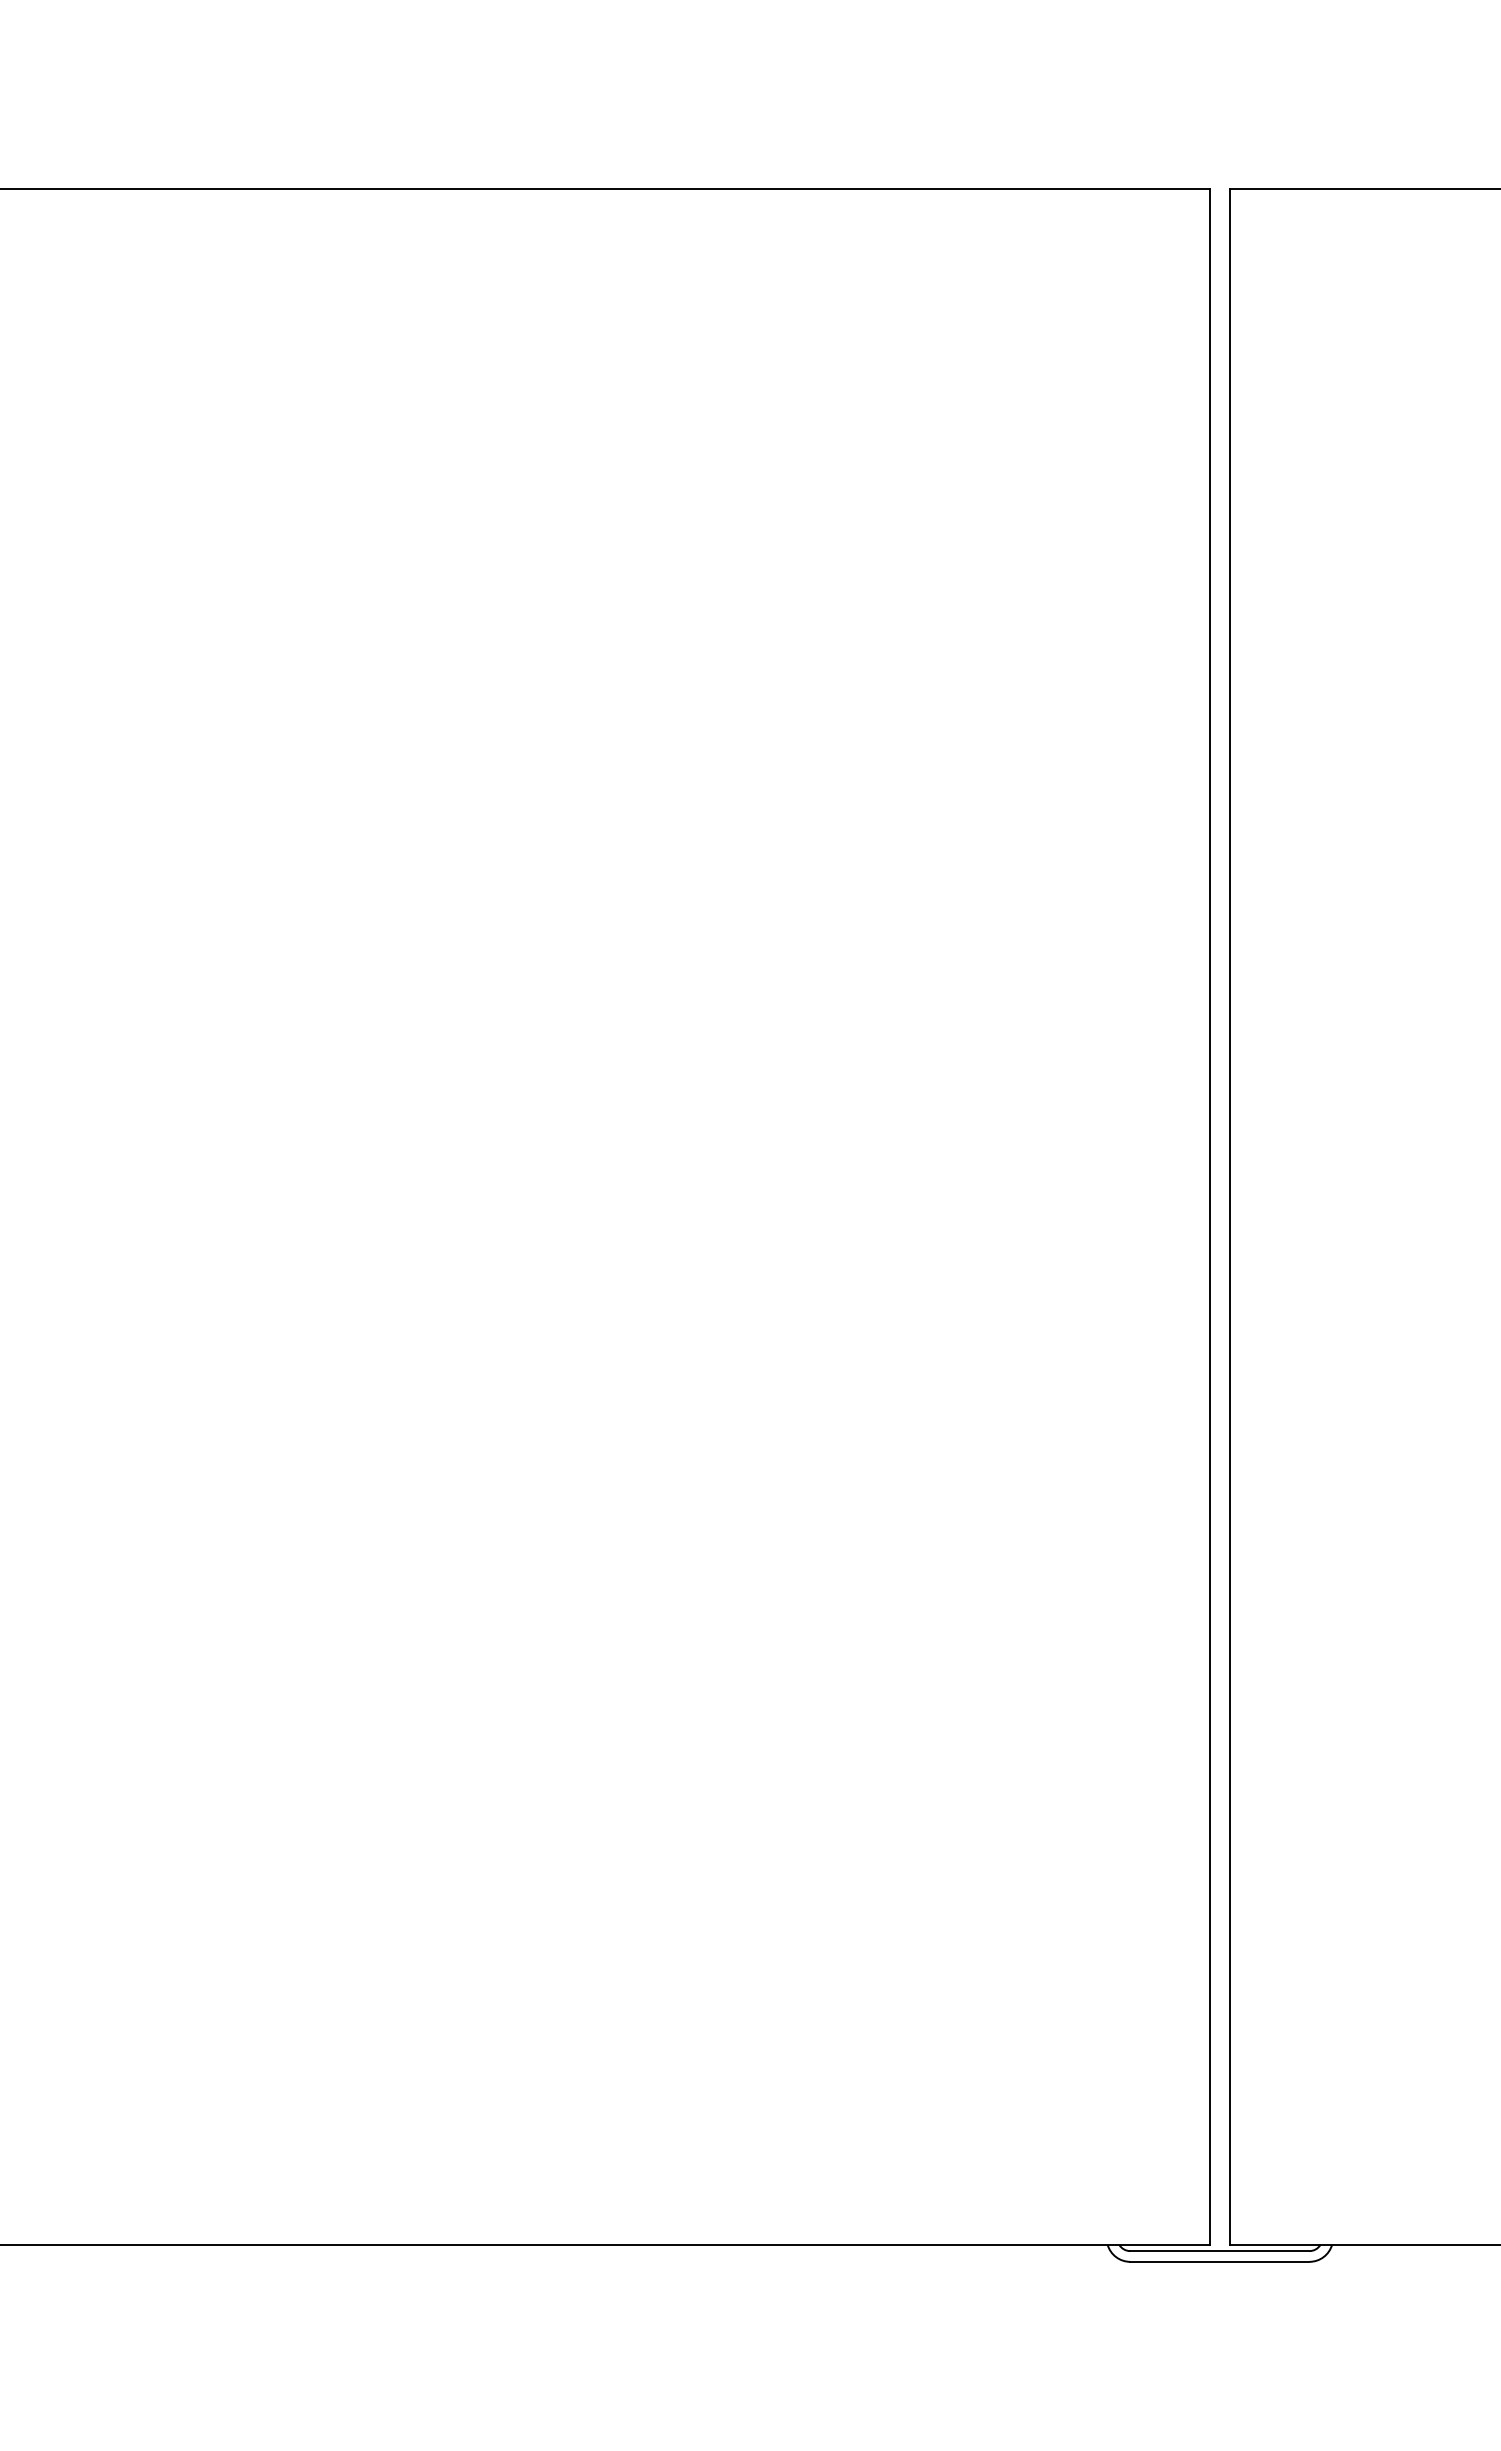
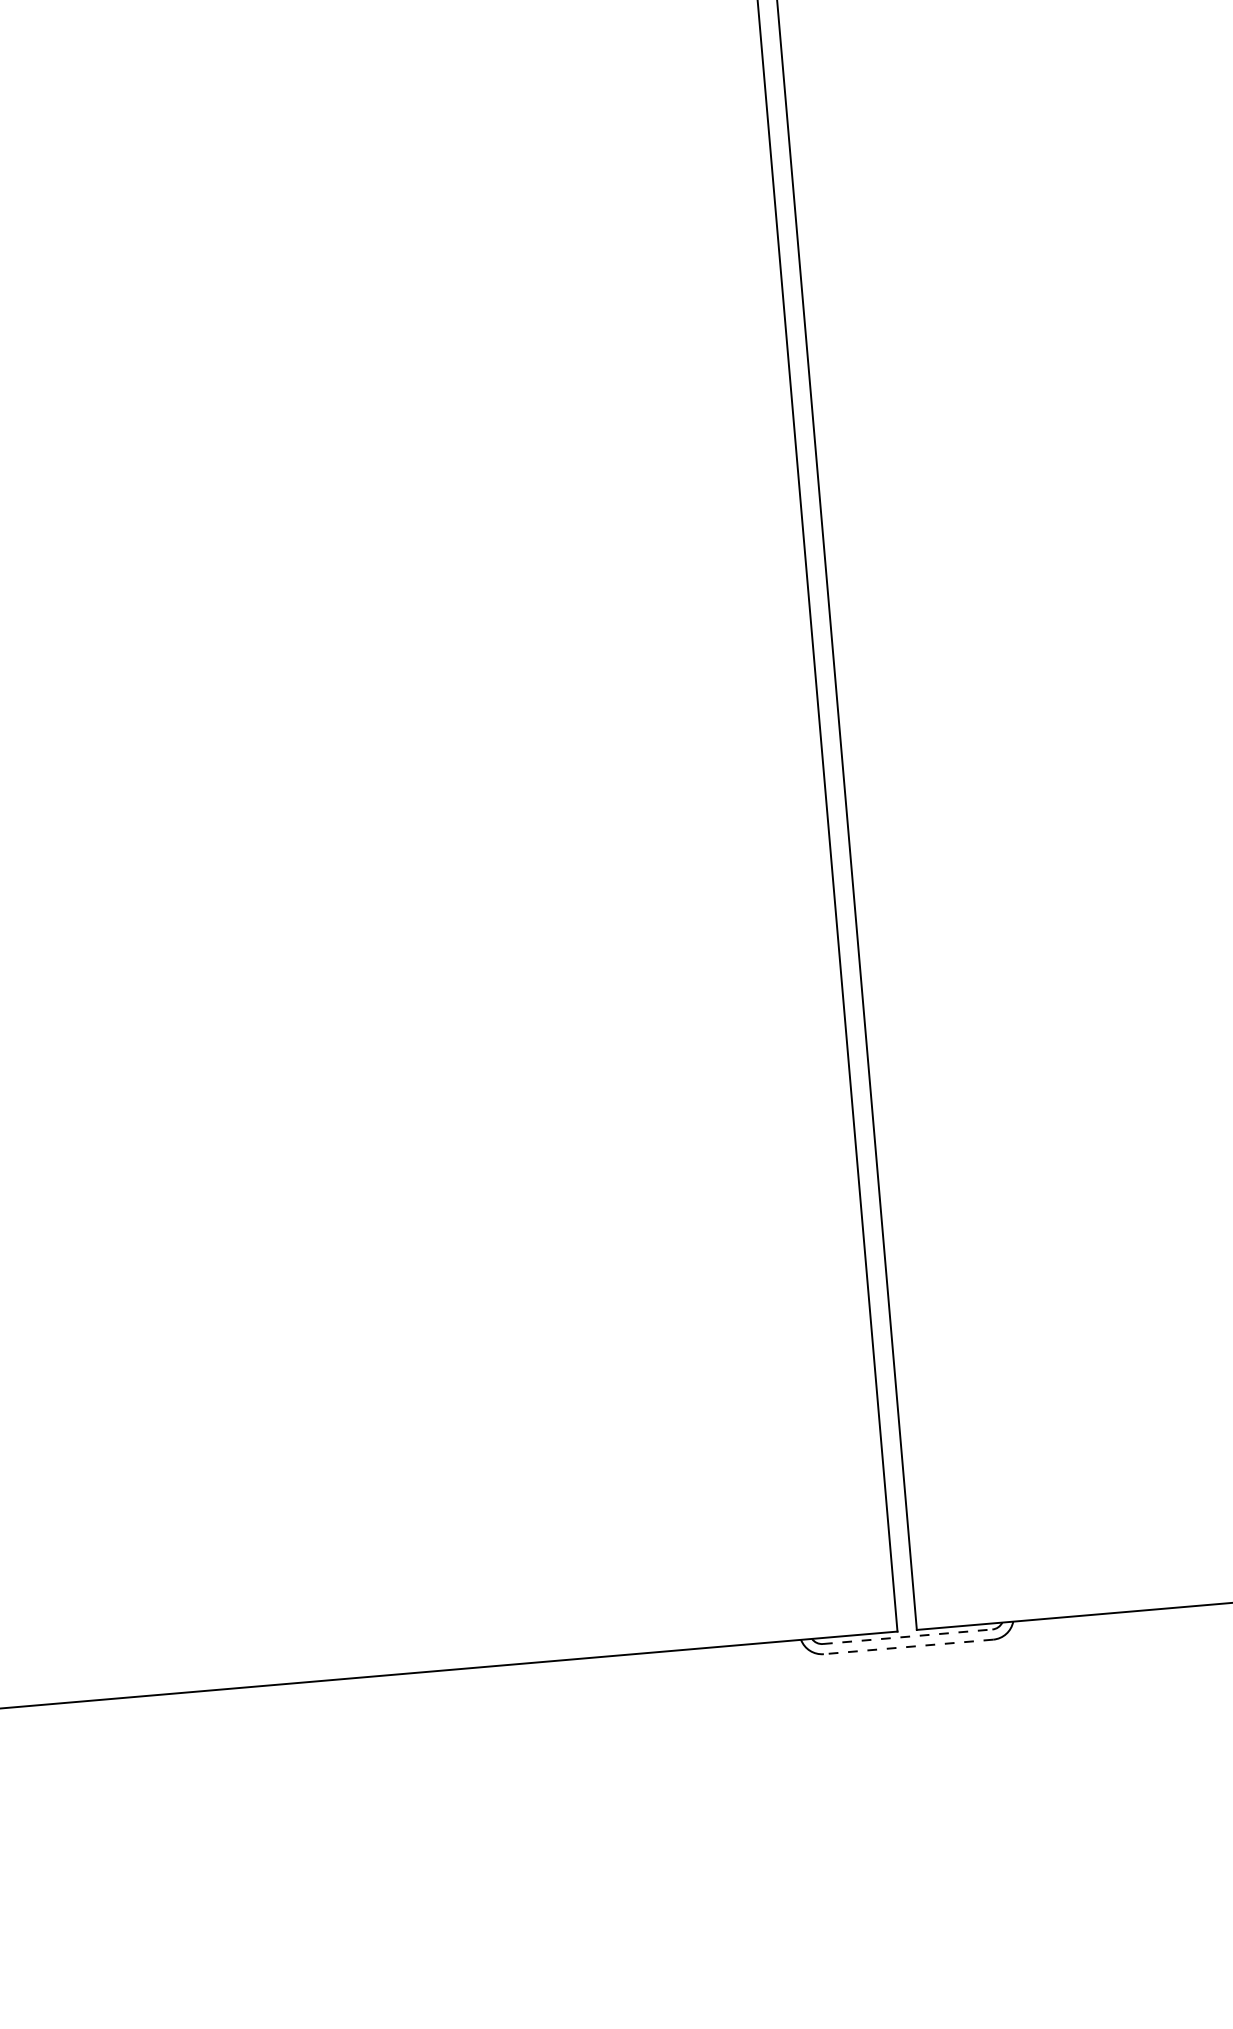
line: (1219, 2251) -> (907, 1637), solid -> dashed
line: (1219, 2261) -> (908, 1646), solid -> dashed

